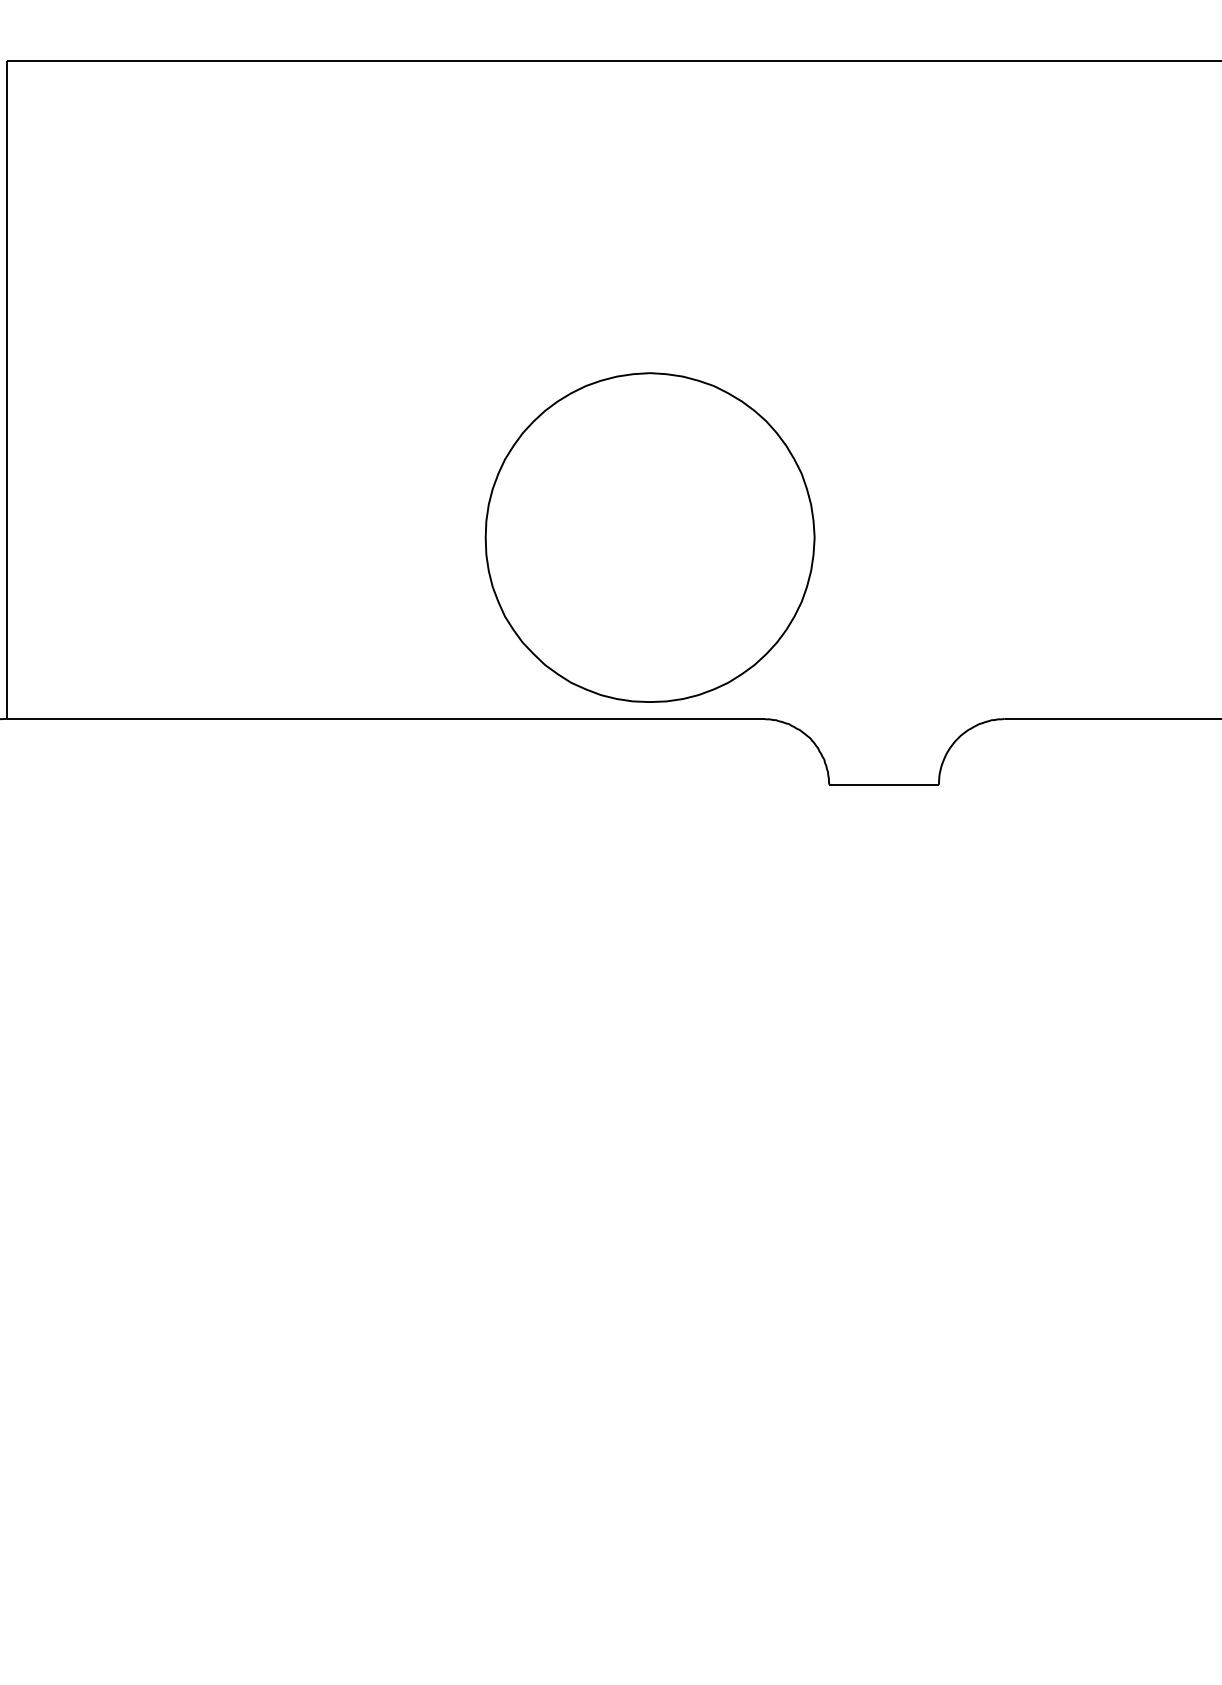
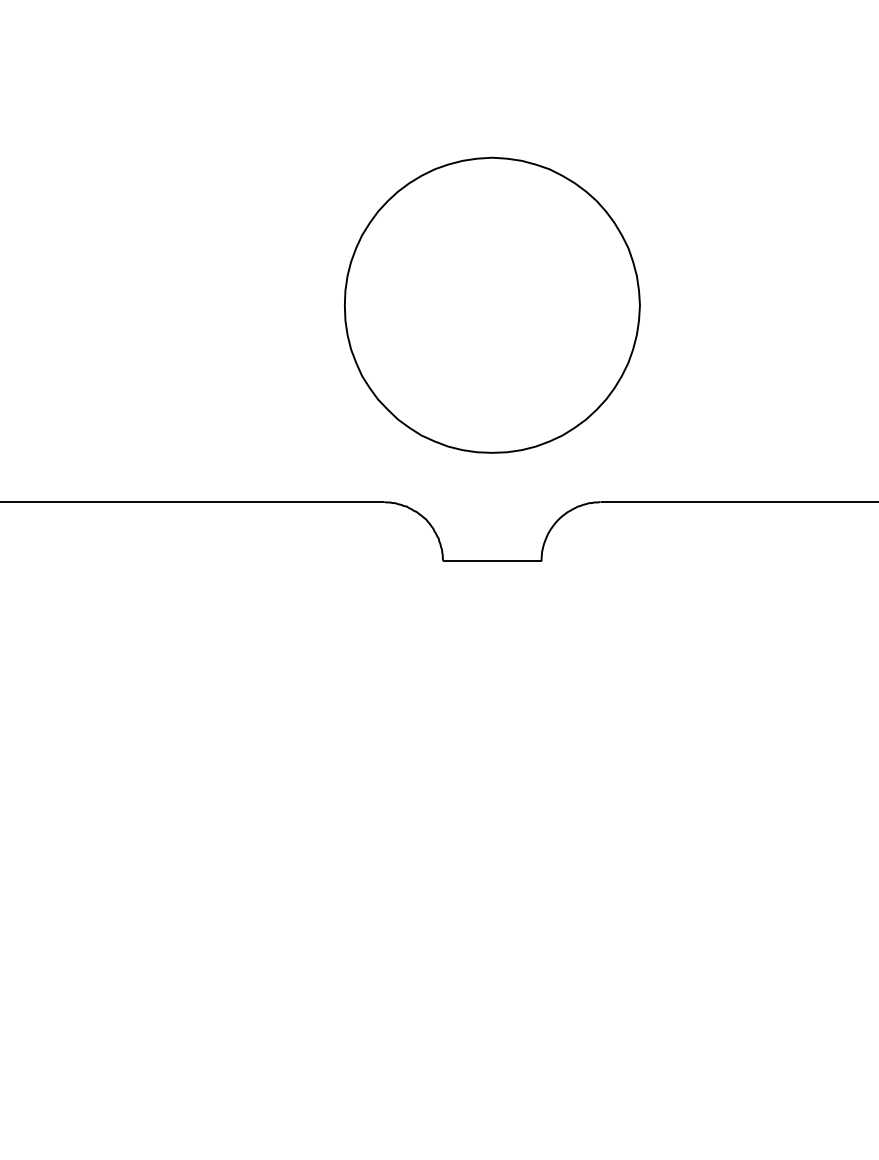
part: (649, 537) -> (491, 305), moved

